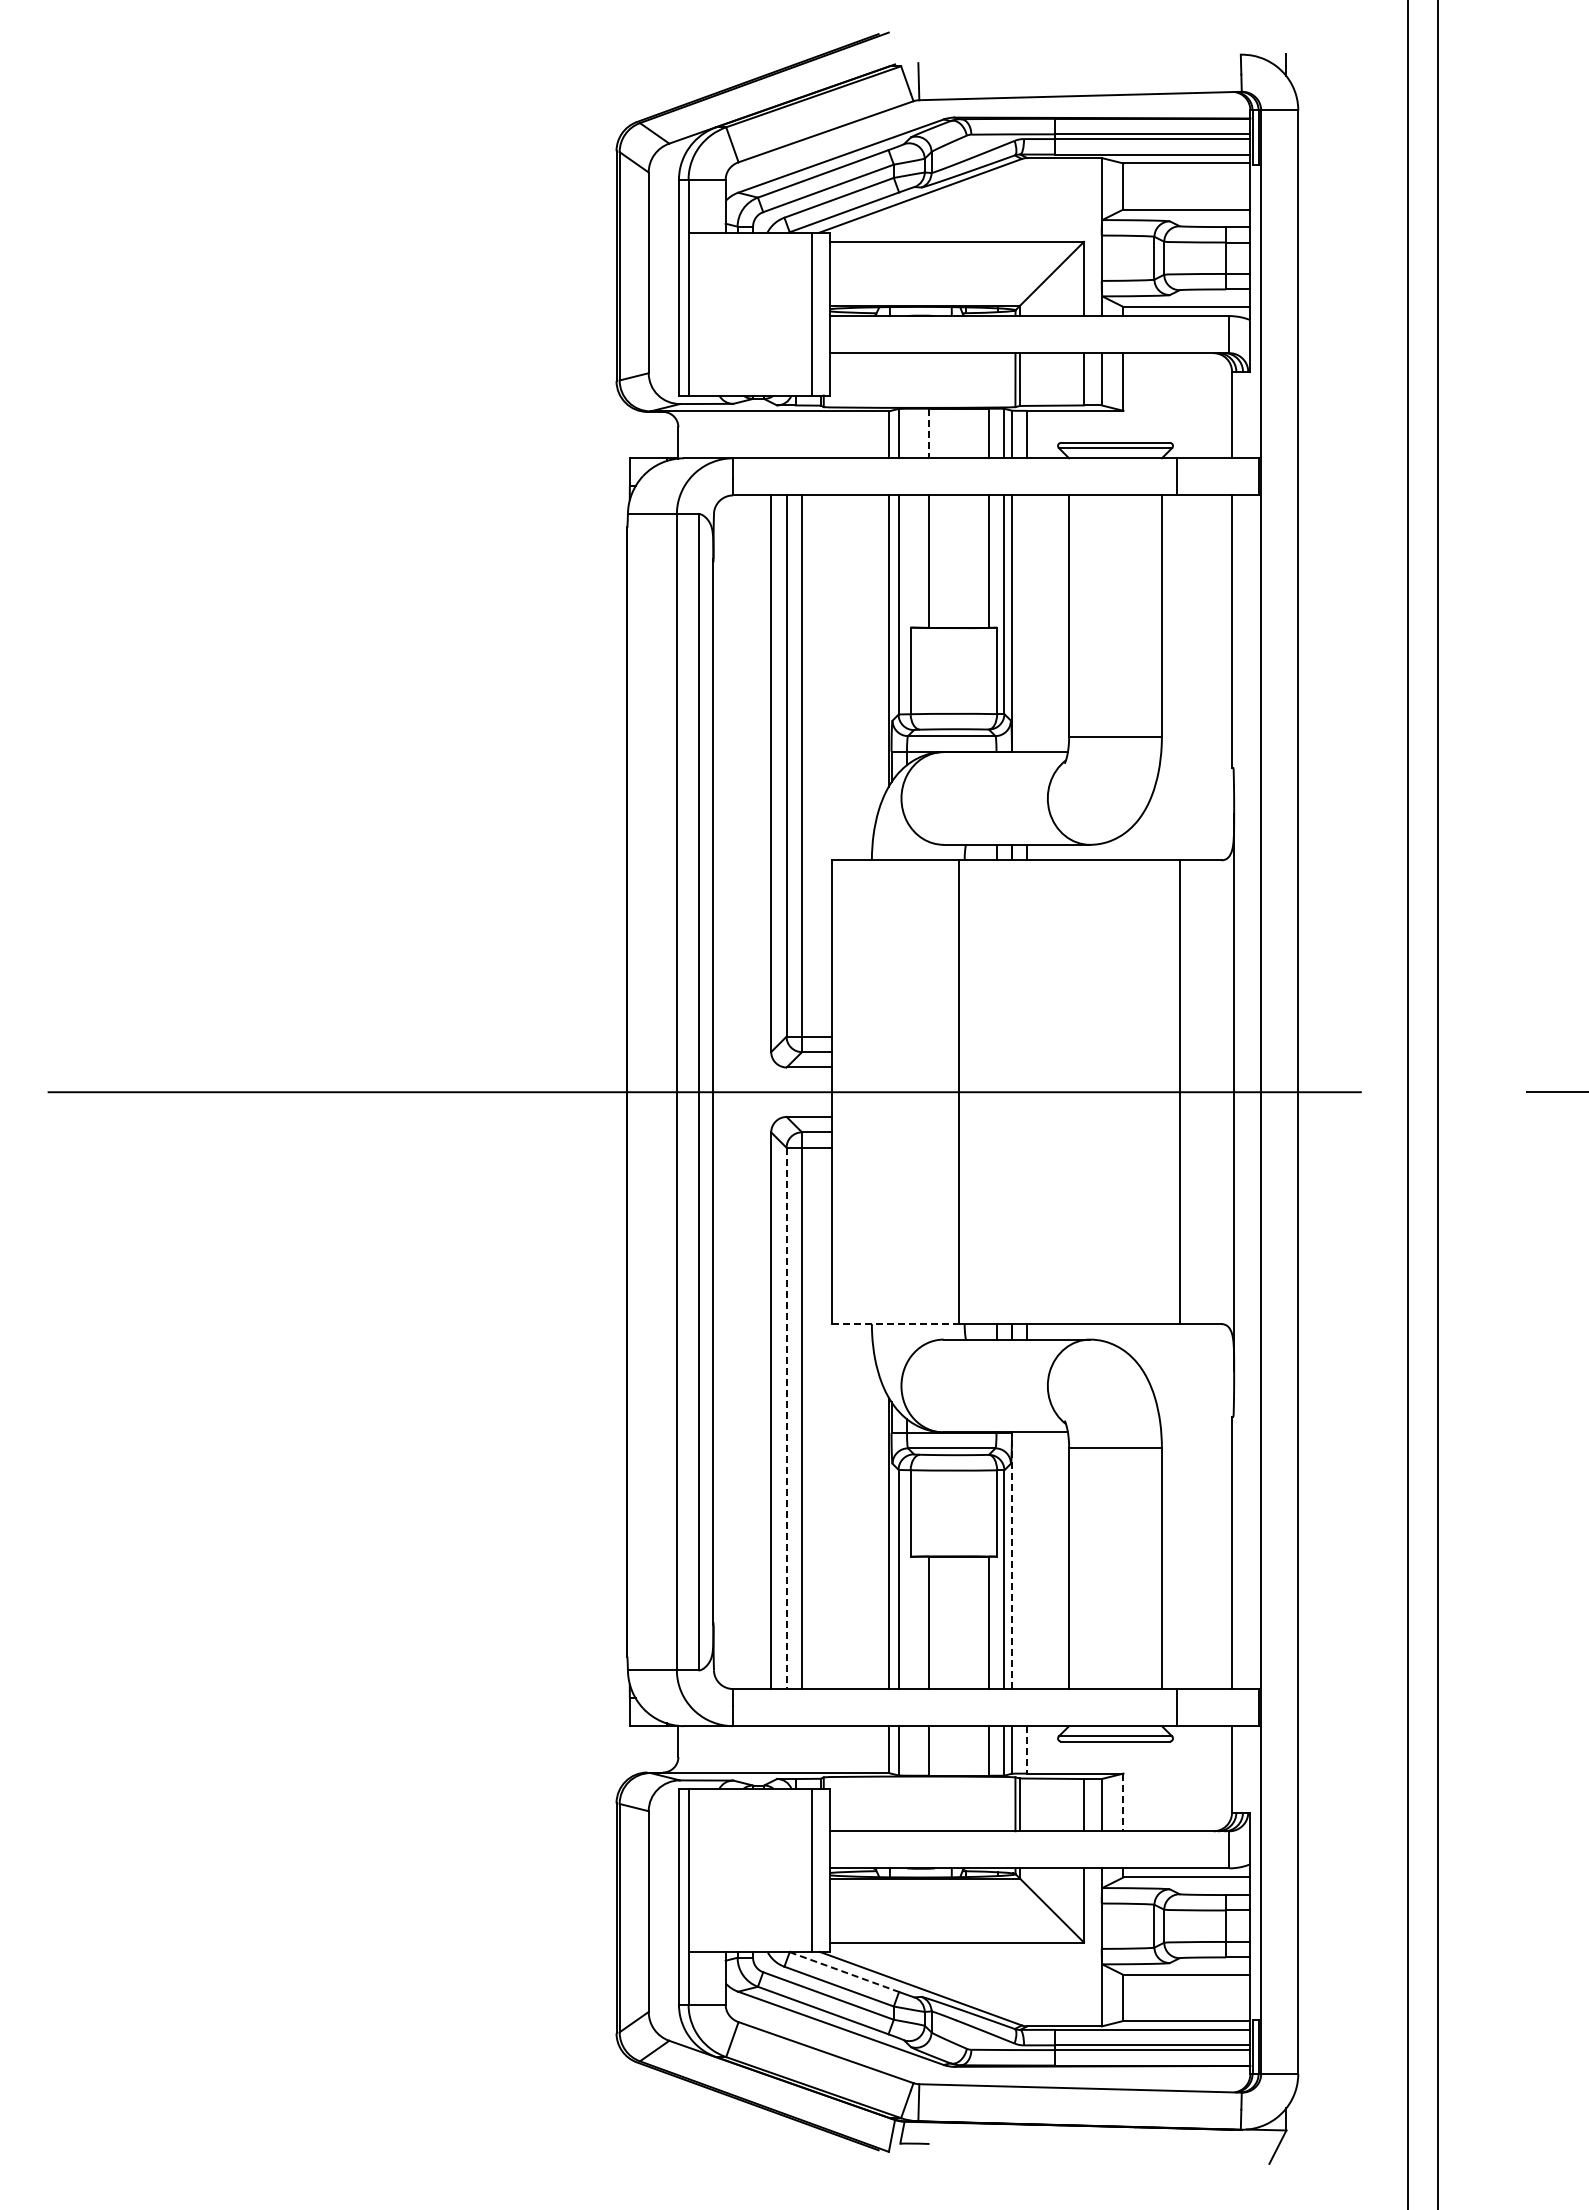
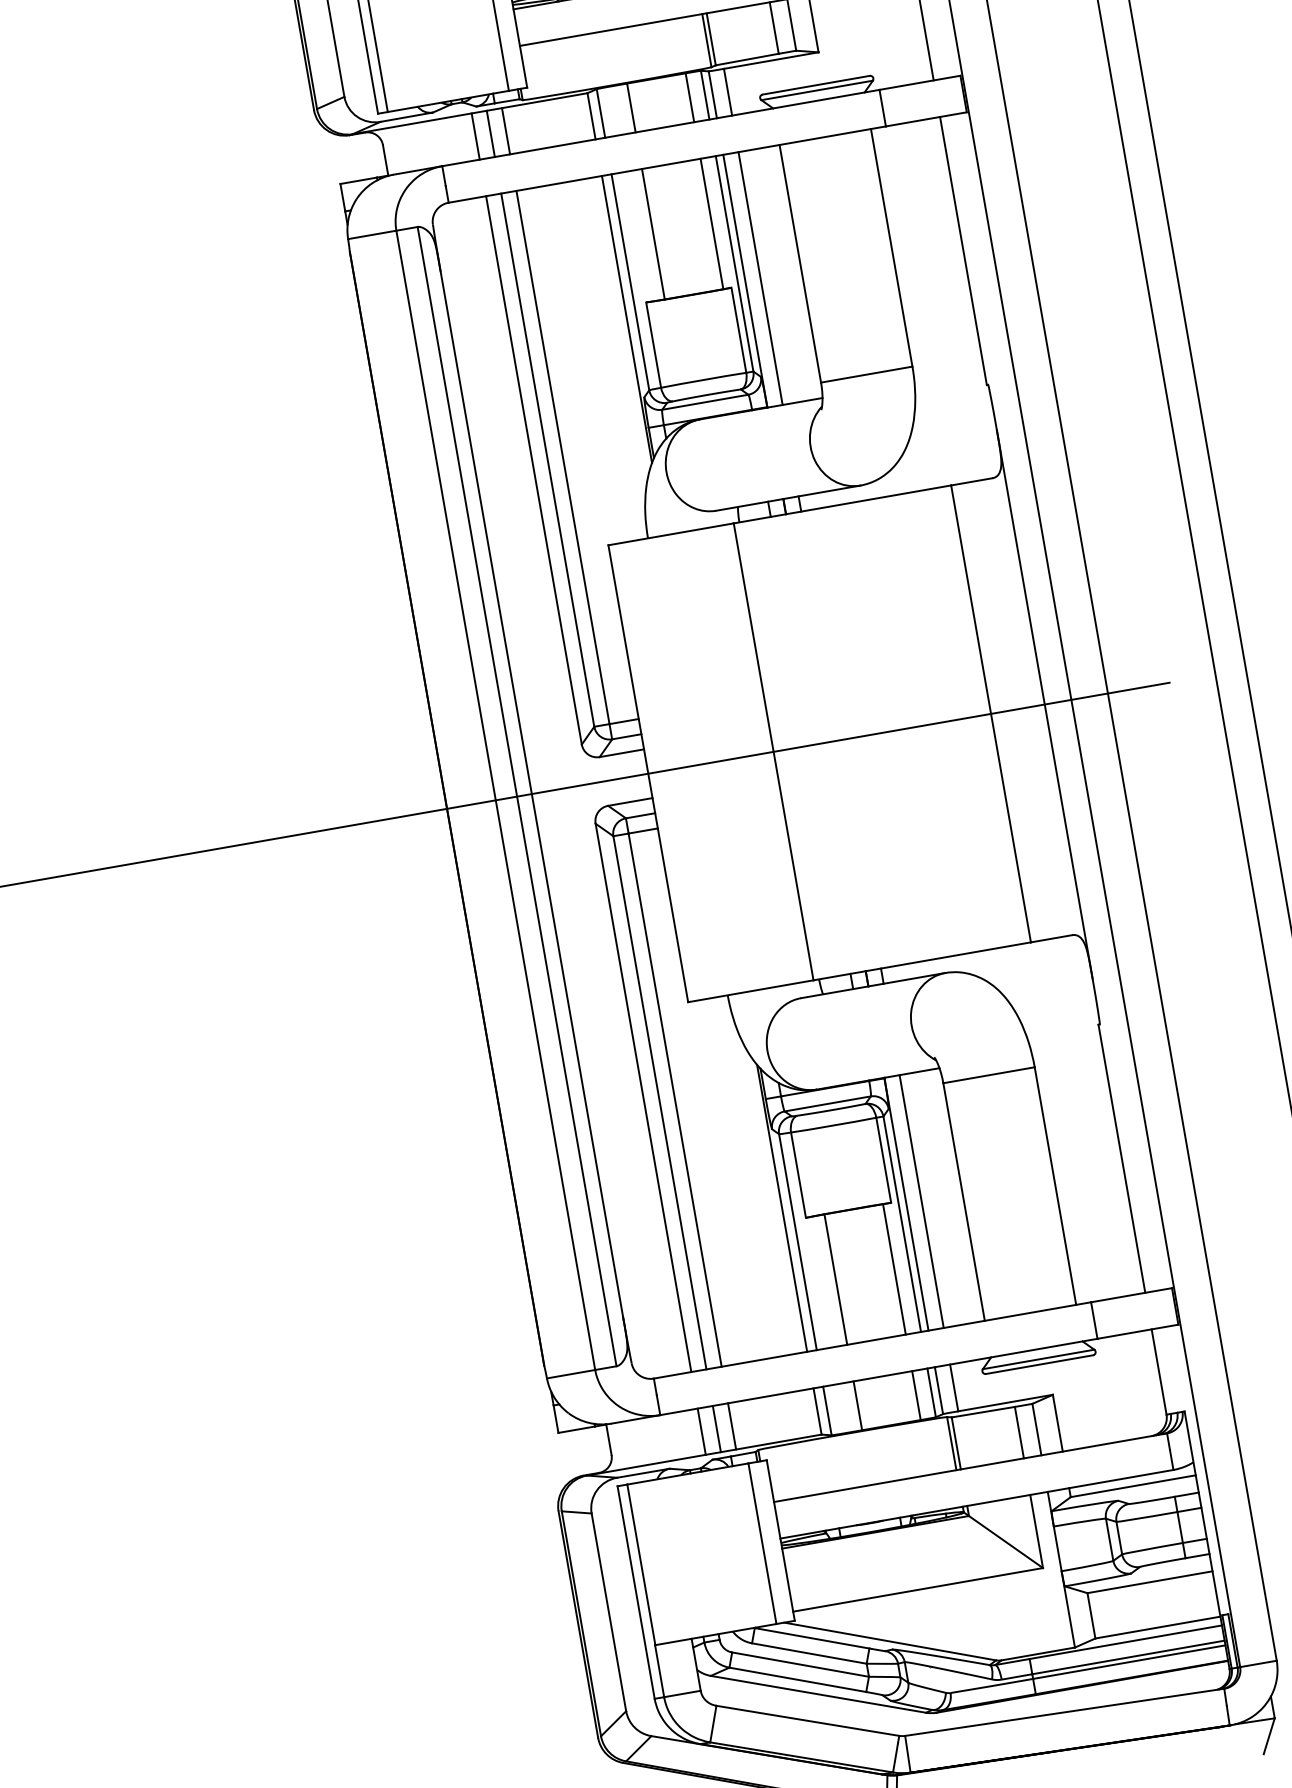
line: (929, 433) -> (631, 108), dashed -> solid
line: (771, 434) -> (475, 136), added
line: (786, 434) -> (490, 133), added
line: (802, 434) -> (506, 130), added
line: (1027, 623) -> (760, 278), added
line: (895, 1324) -> (751, 991), dashed -> solid
line: (786, 1418) -> (659, 1102), dashed -> solid
line: (1012, 1560) -> (906, 1203), dashed -> solid
line: (1027, 1560) -> (921, 1201), added
line: (771, 1749) -> (701, 1431), added
line: (786, 1749) -> (716, 1428), added
line: (802, 1749) -> (732, 1426), added
line: (1027, 1749) -> (954, 1387), dashed -> solid
line: (1123, 1802) -> (1057, 1423), dashed -> solid
line: (844, 1972) -> (812, 1638), dashed -> solid

